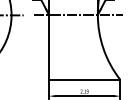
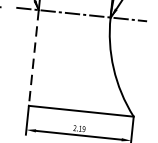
line: (48, 47) -> (33, 58), solid -> dashed

